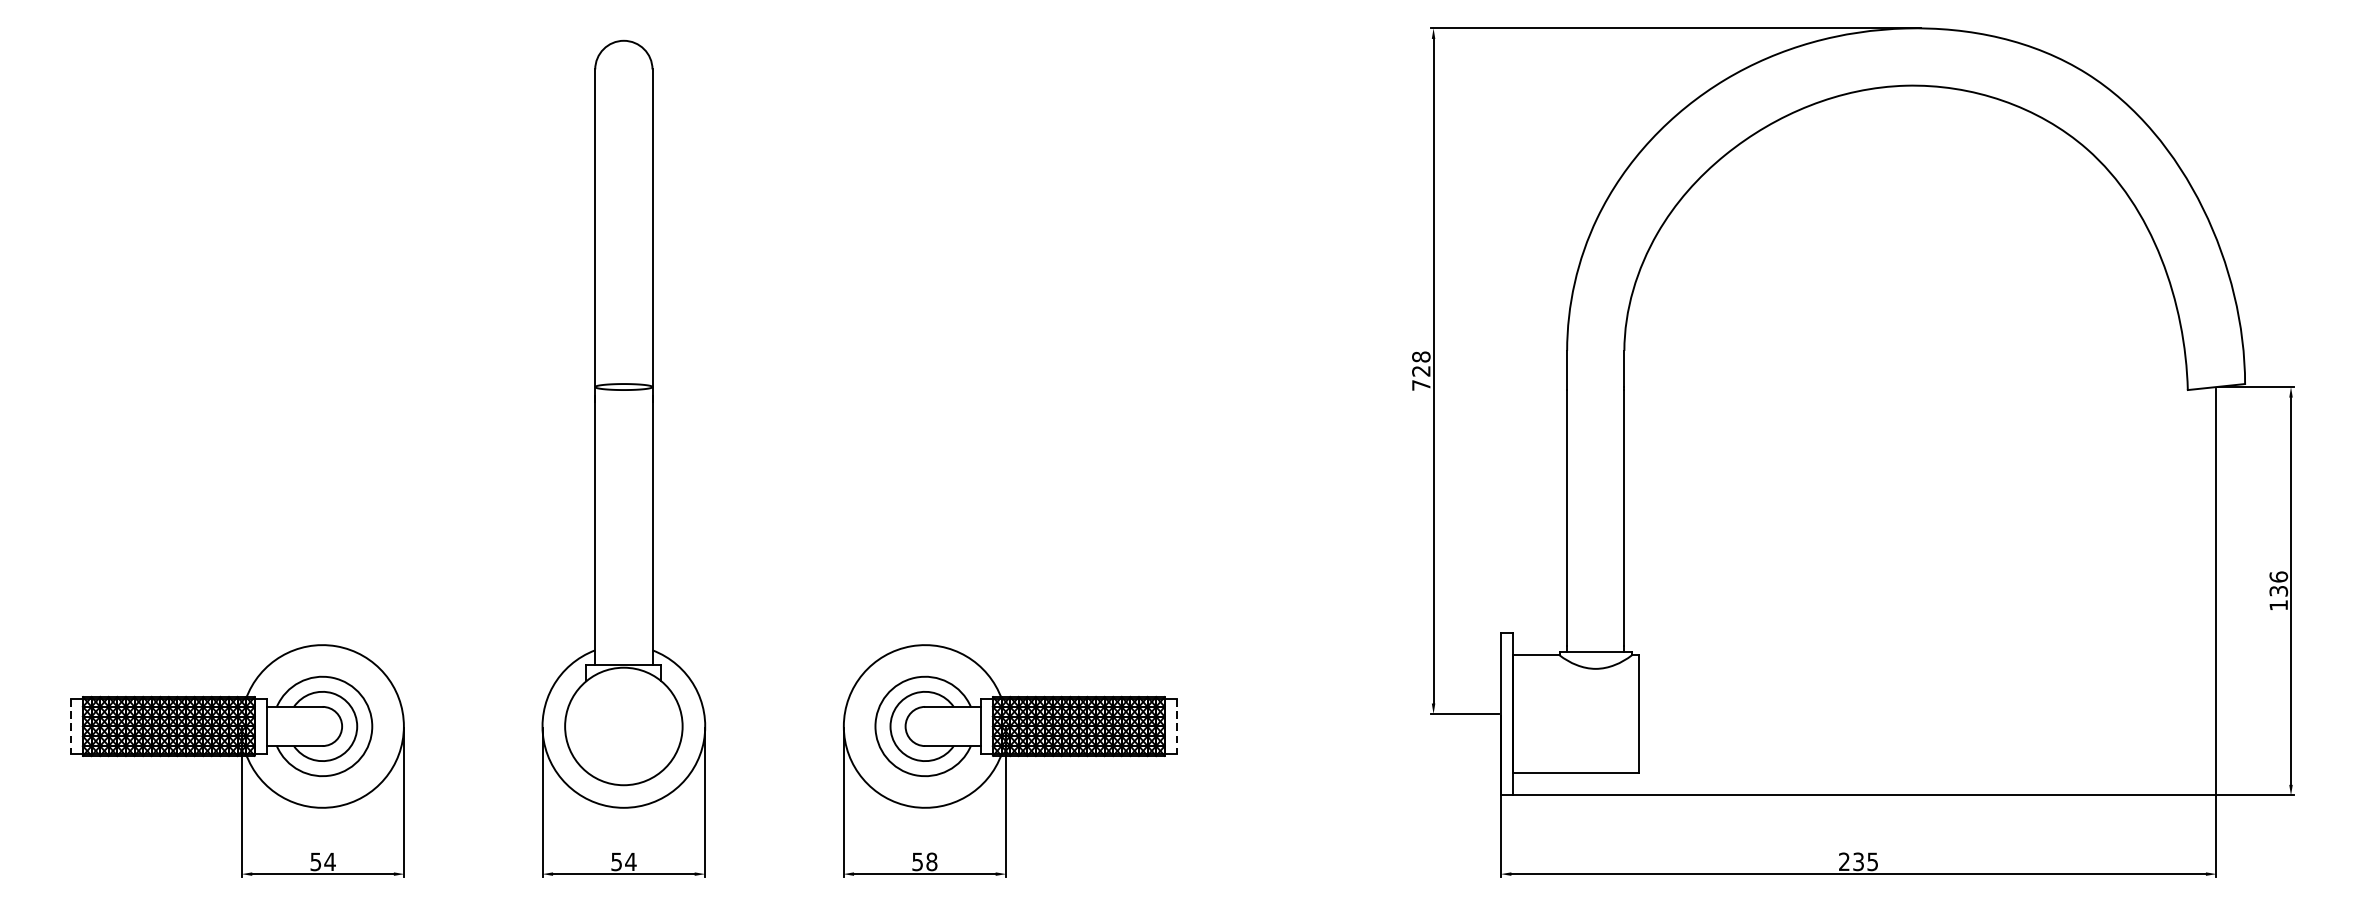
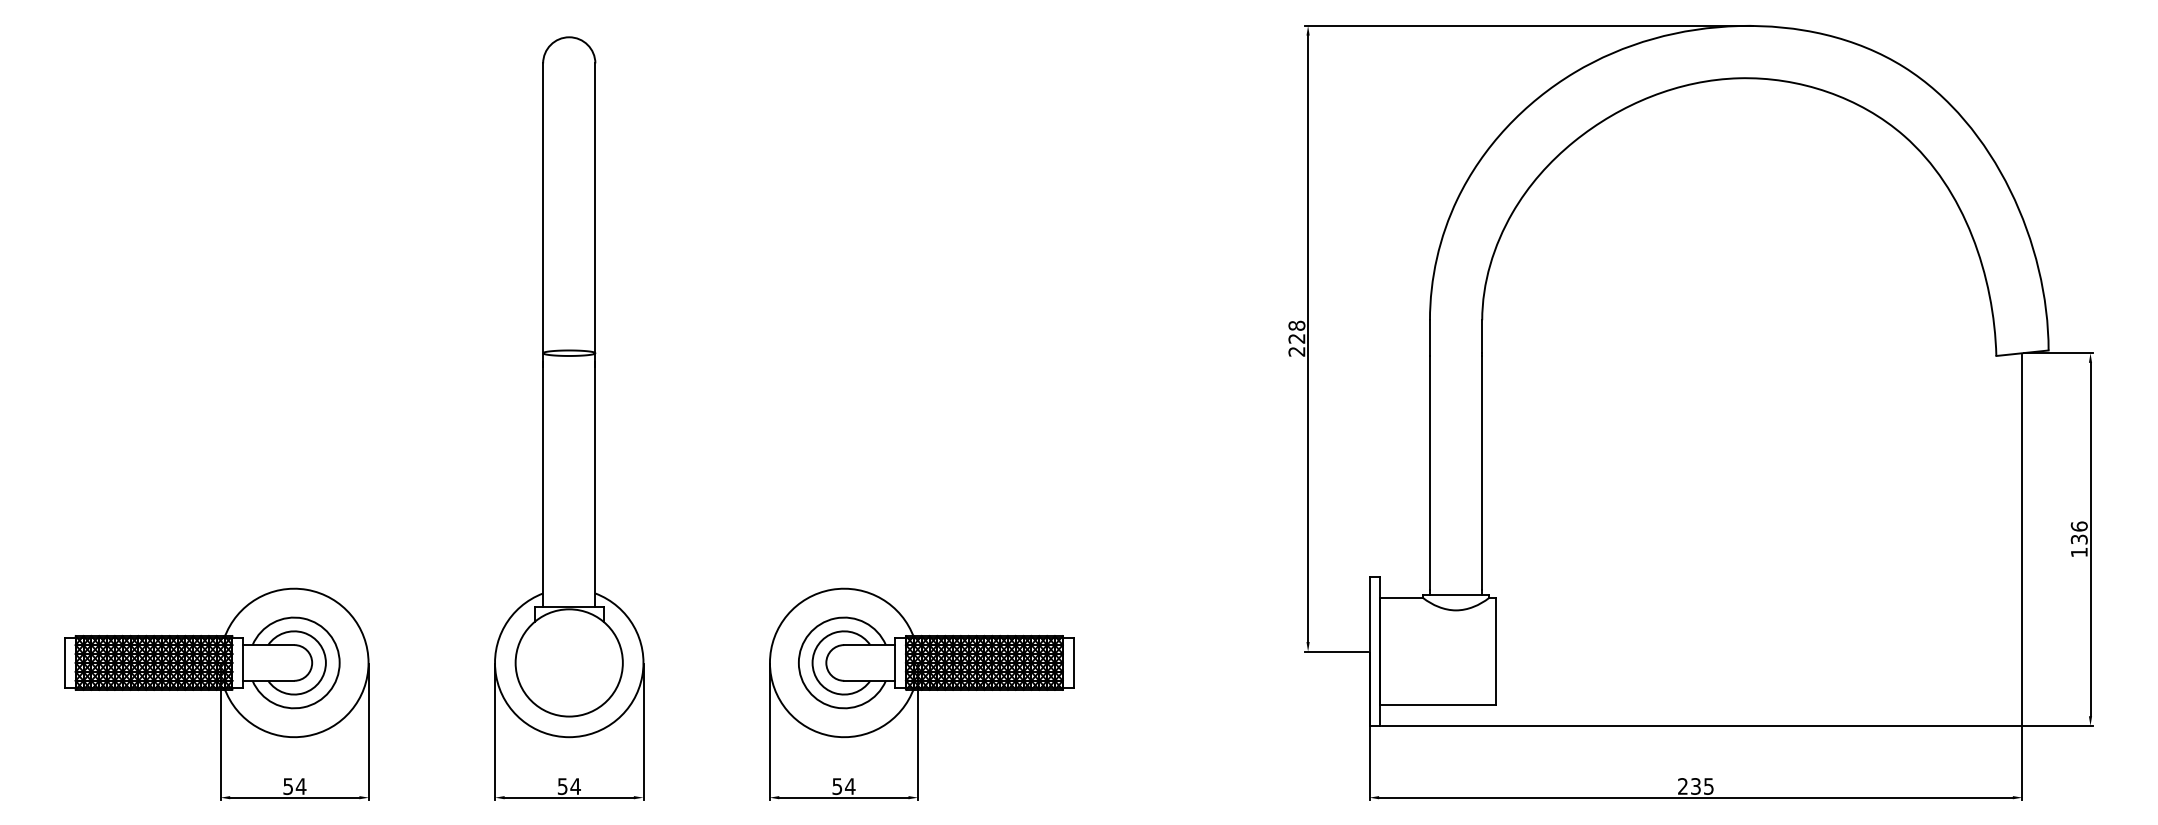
text: (1420, 385) -> (1296, 351), 728 -> 228
line: (70, 725) -> (64, 662), dashed -> solid
line: (1176, 725) -> (1073, 662), dashed -> solid
text: (932, 861) -> (850, 786), 58 -> 54

